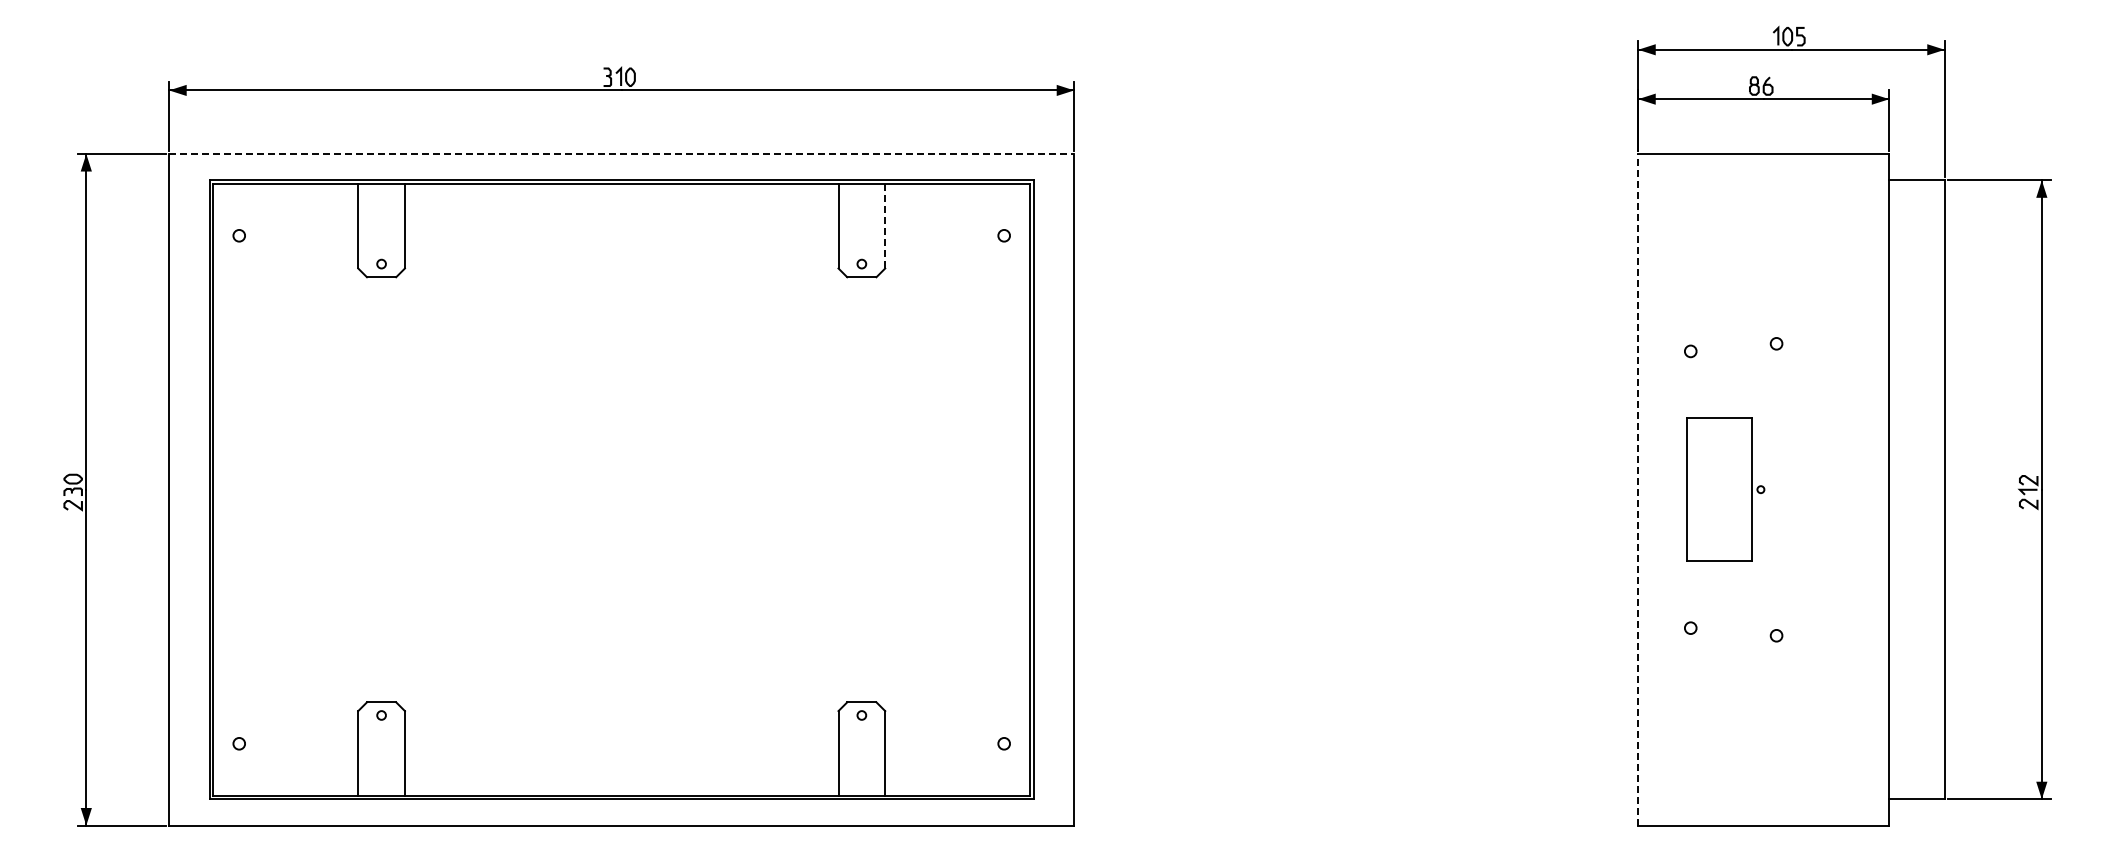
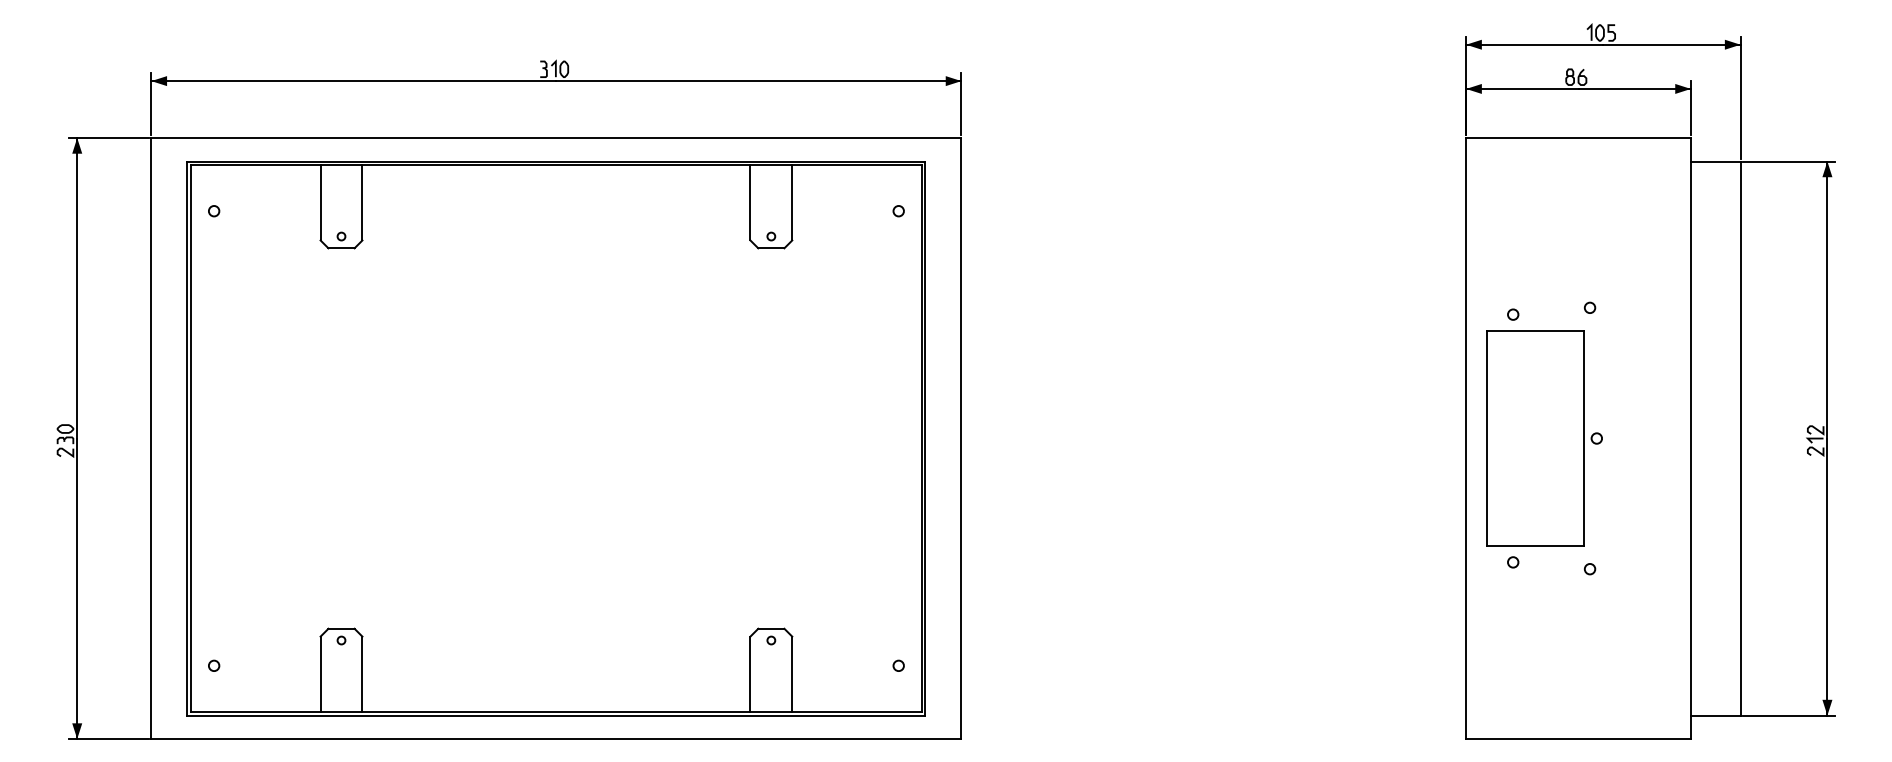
line: (621, 154) -> (556, 138), dashed -> solid
line: (885, 226) -> (792, 202), dashed -> solid
line: (1638, 489) -> (1466, 438), dashed -> solid
part: (1725, 489) -> (1544, 438), size x1.67

